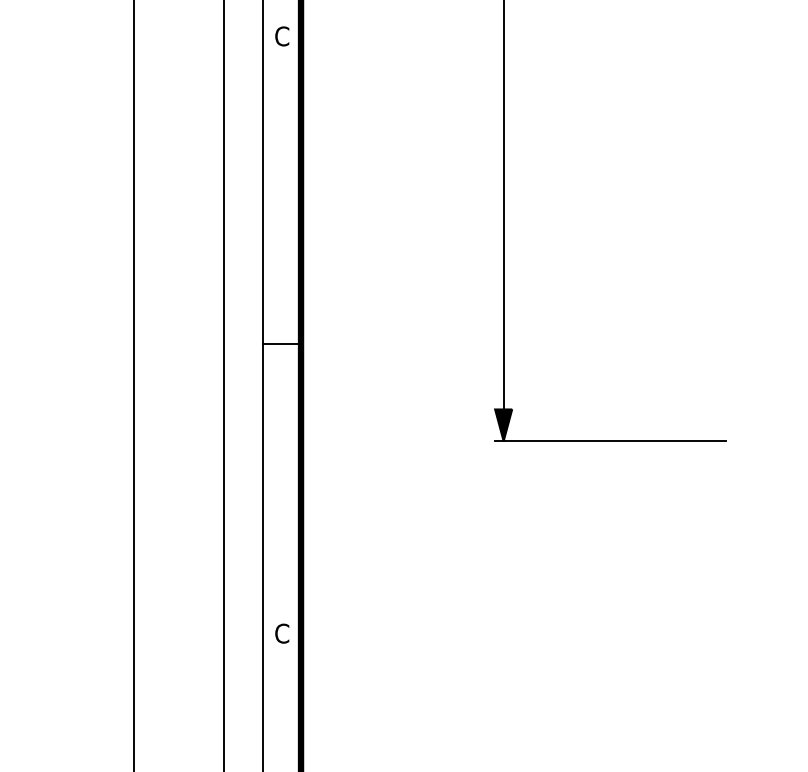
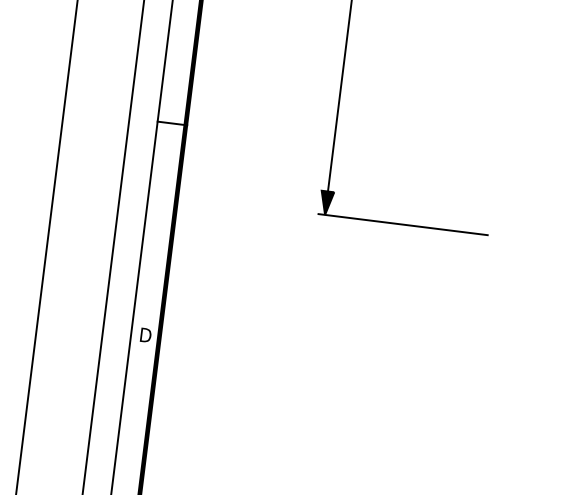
text: (282, 633) -> (145, 335), C -> D

